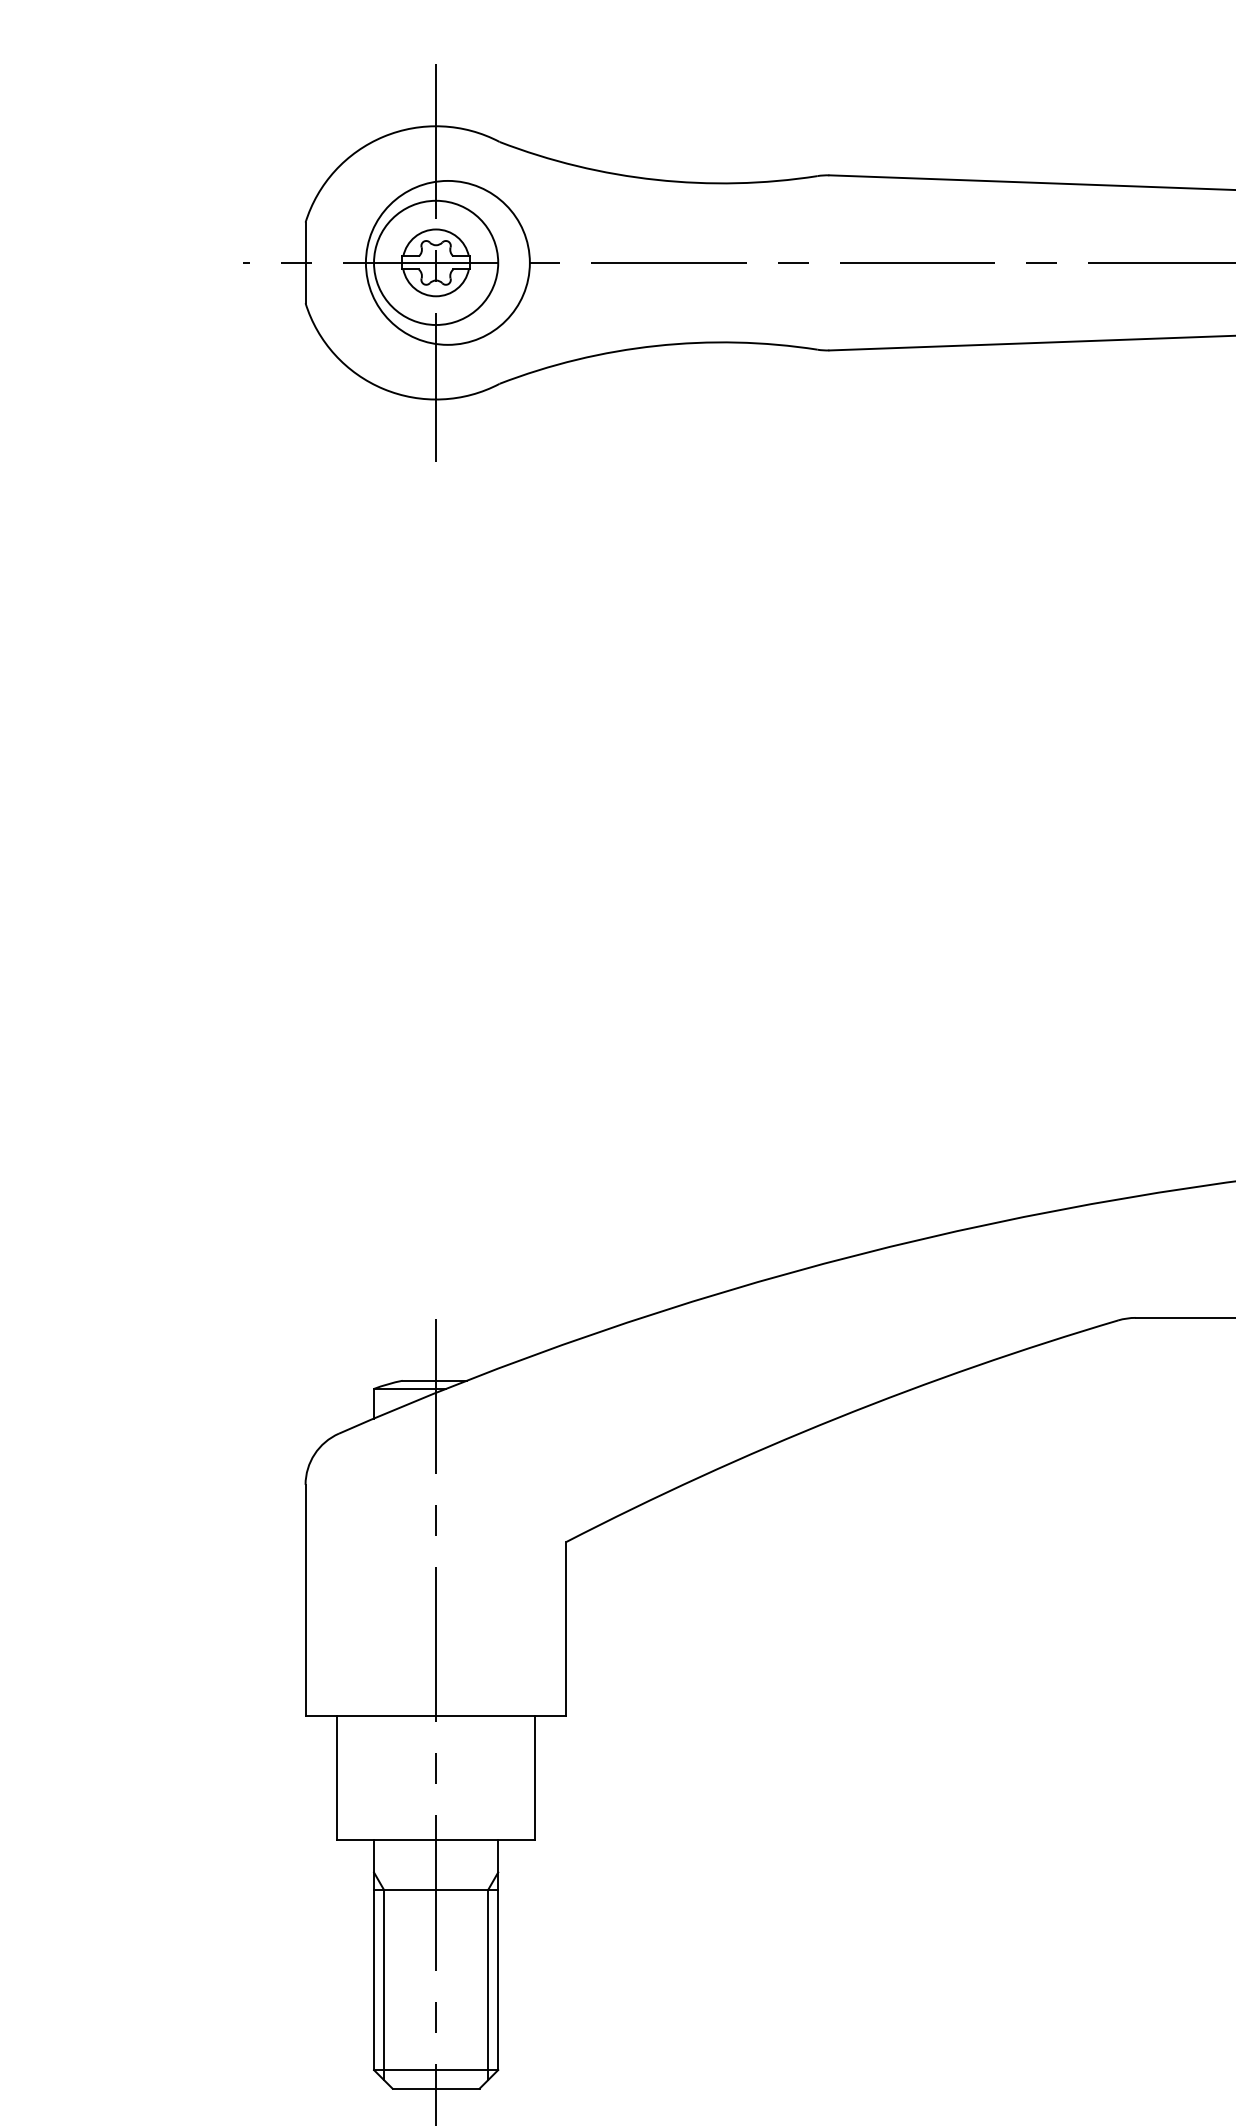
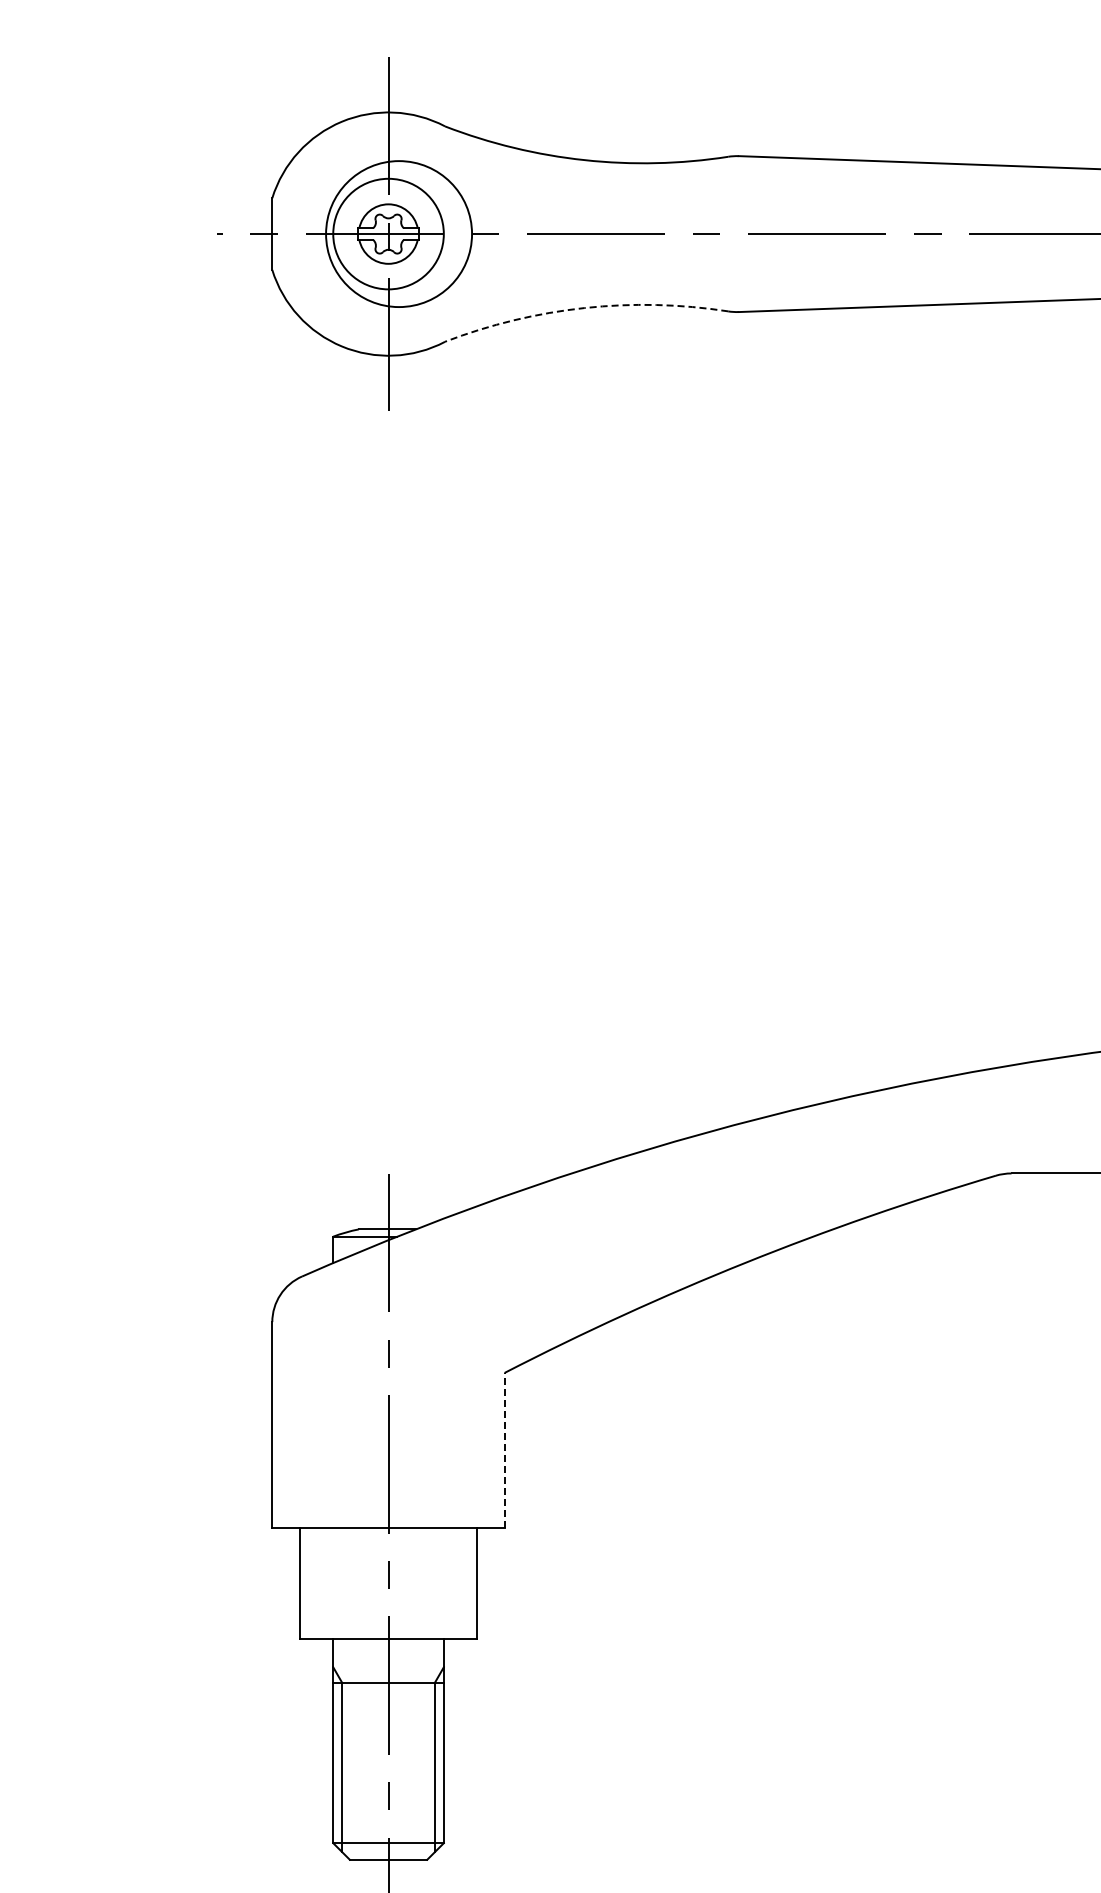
arc: (656, 346) -> (584, 308), solid -> dashed
line: (566, 1629) -> (504, 1450), solid -> dashed

